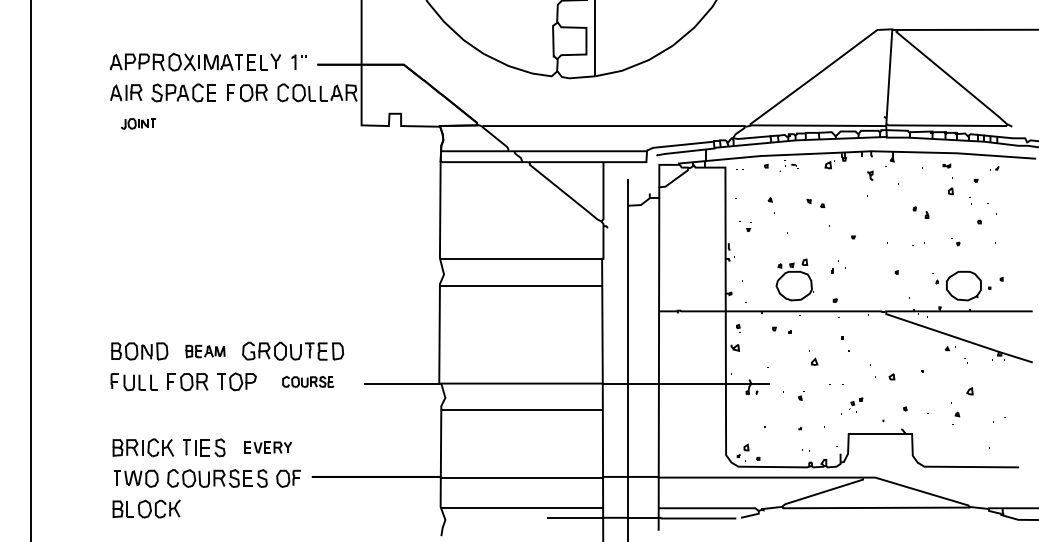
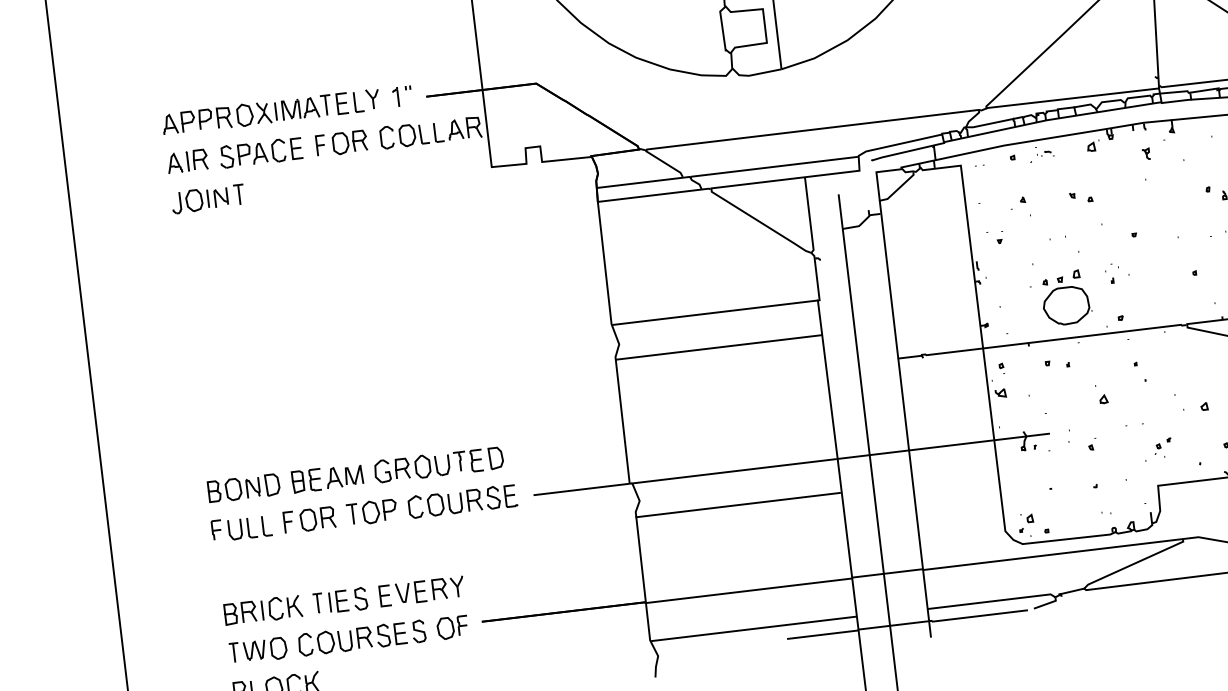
part: (138, 123) -> (207, 198), size x1.67
part: (205, 351) -> (327, 478), size x1.43
part: (308, 381) -> (463, 500), size x1.67
part: (268, 447) -> (422, 590), size x1.43

